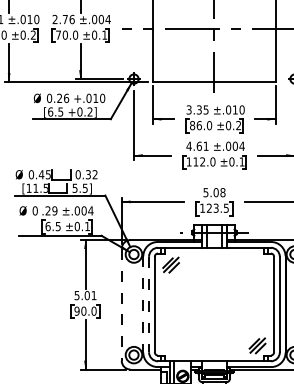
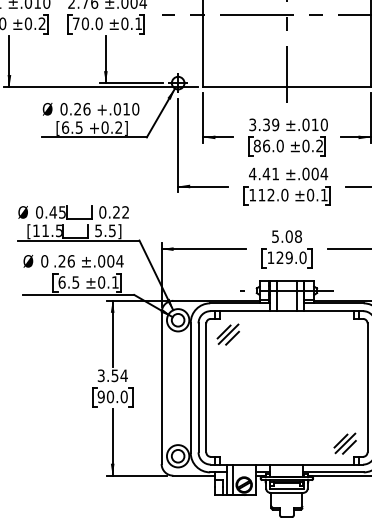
text: (205, 109) -> (274, 124), 3.35 -> 3.39
text: (199, 145) -> (266, 172), 4.61 -> 4.41
text: (87, 175) -> (115, 213), 0.32 -> 0.22
text: (220, 207) -> (295, 256), 123.5 -> 129.0
text: (54, 210) -> (70, 260), .29 -> .26
text: (85, 295) -> (112, 375), 5.01 -> 3.54
line: (149, 304) -> (199, 387), dashed -> solid
line: (121, 305) -> (161, 389), dashed -> solid
line: (143, 305) -> (191, 389), dashed -> solid

